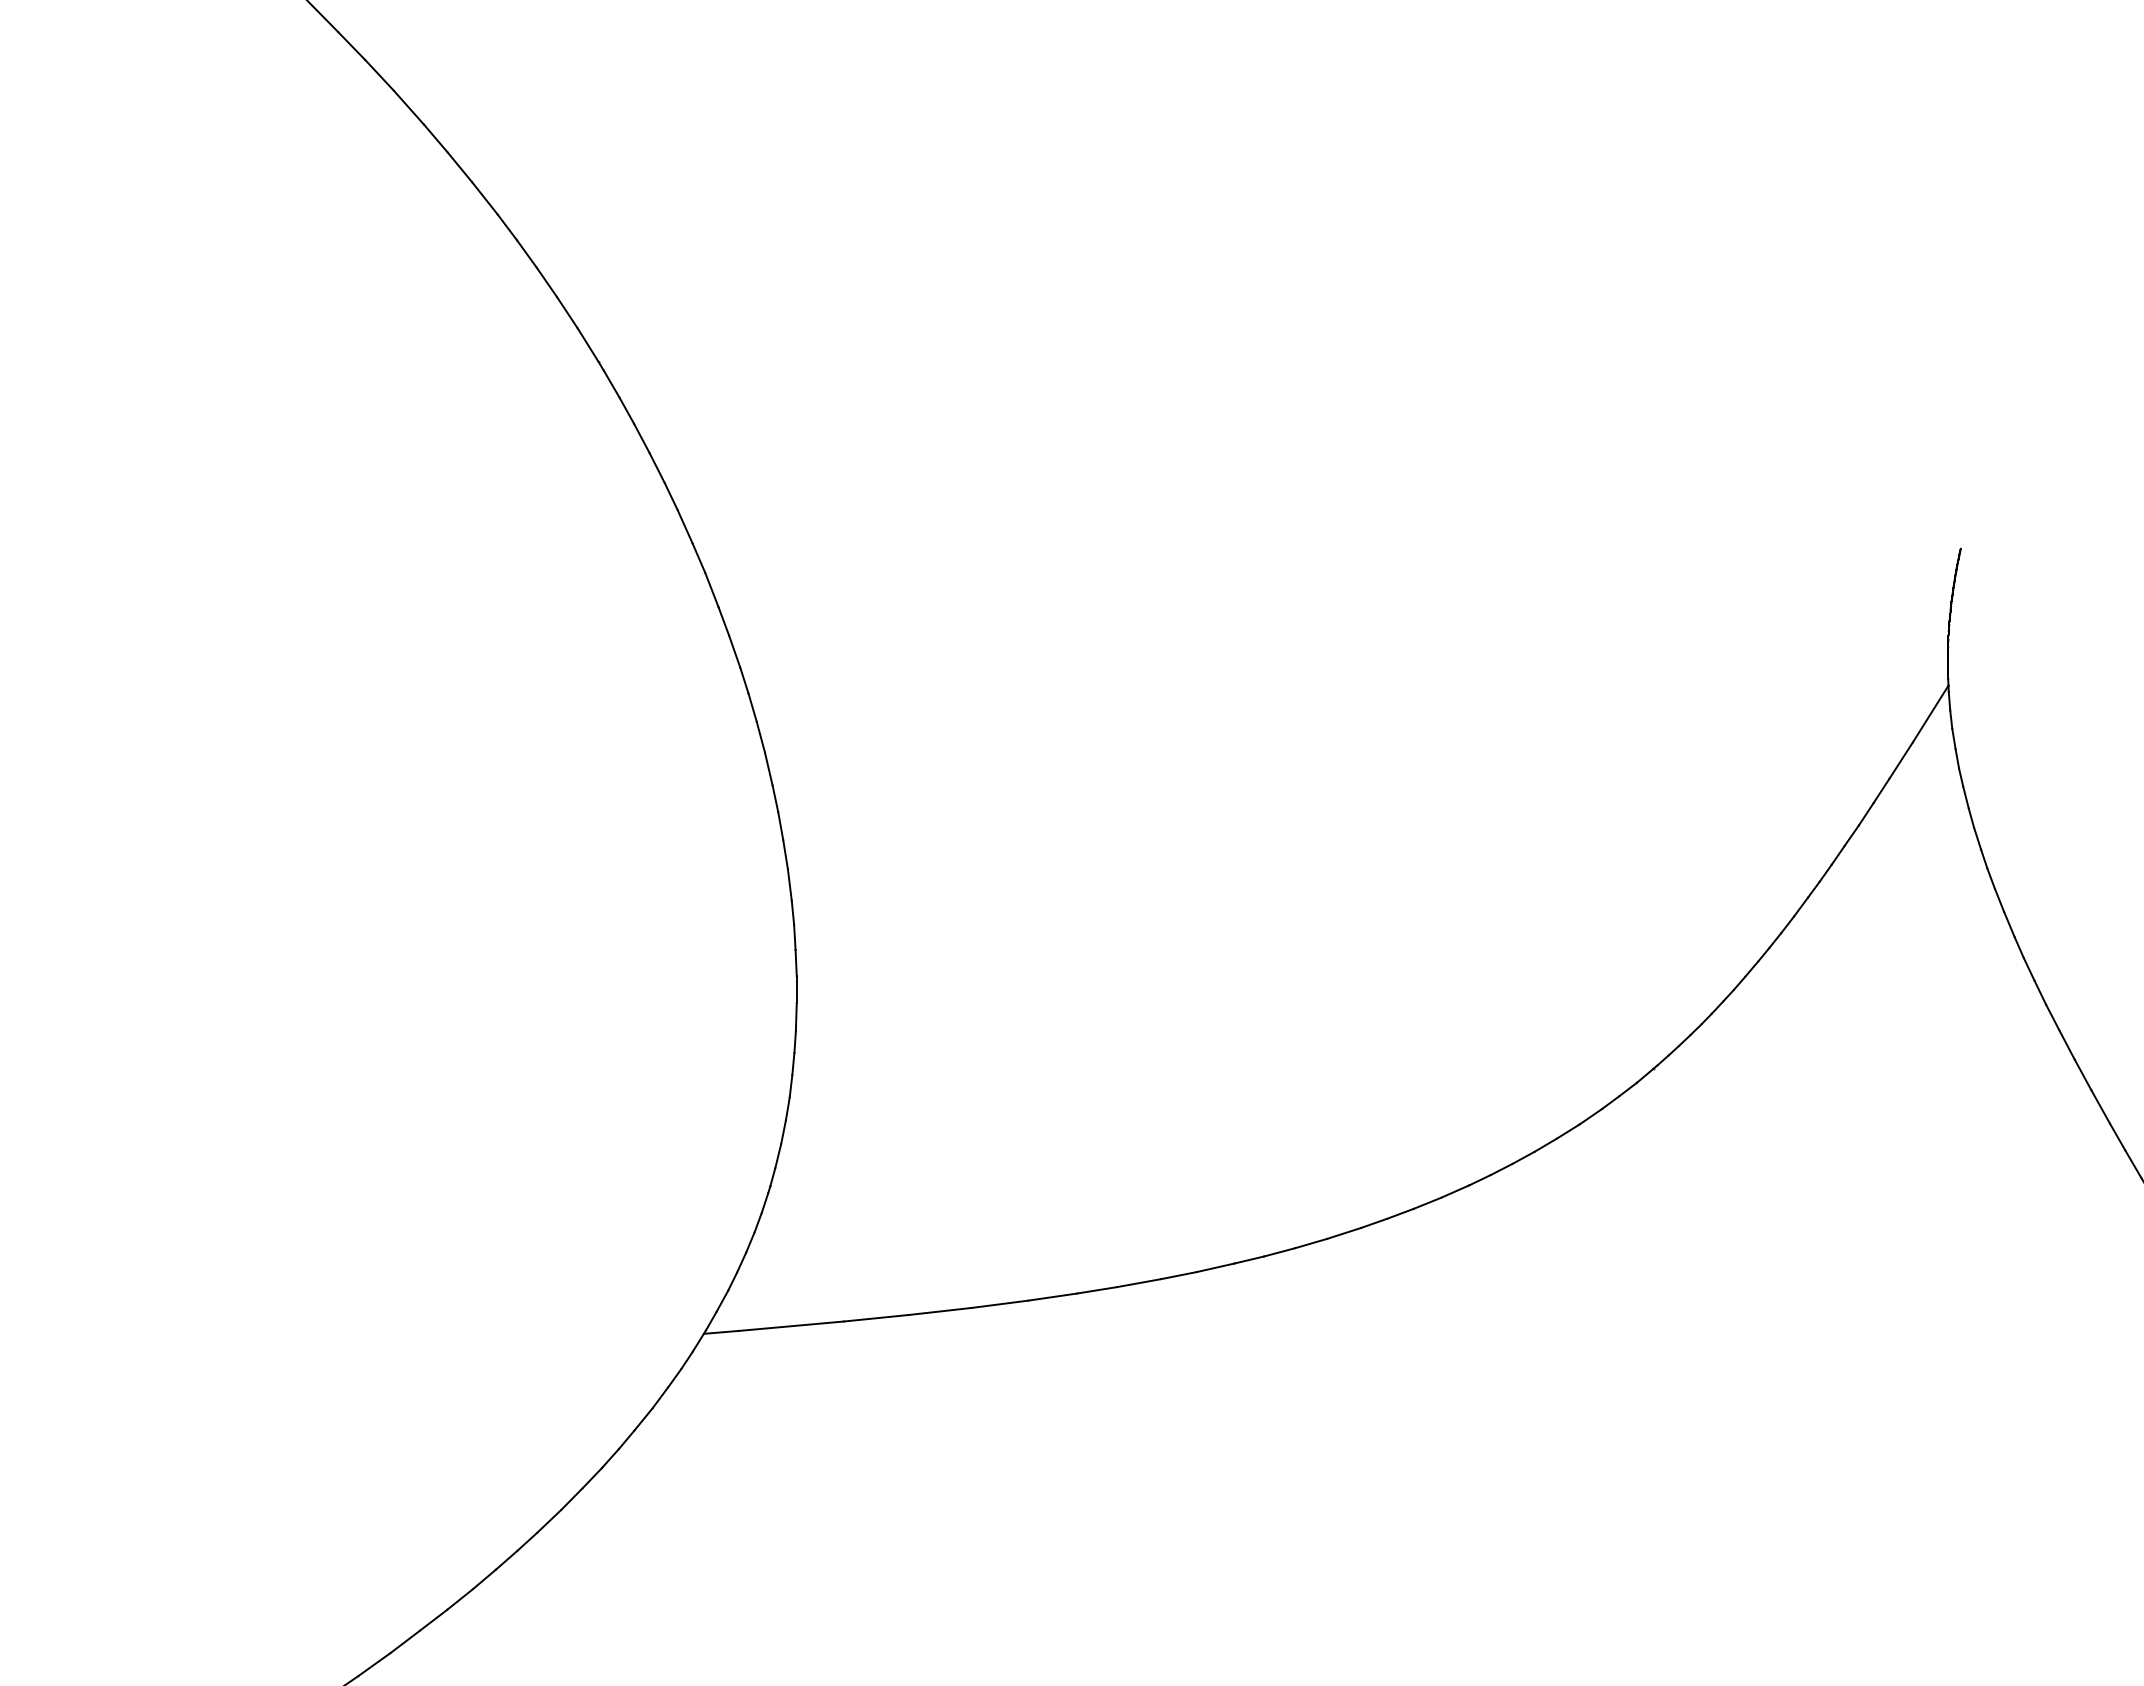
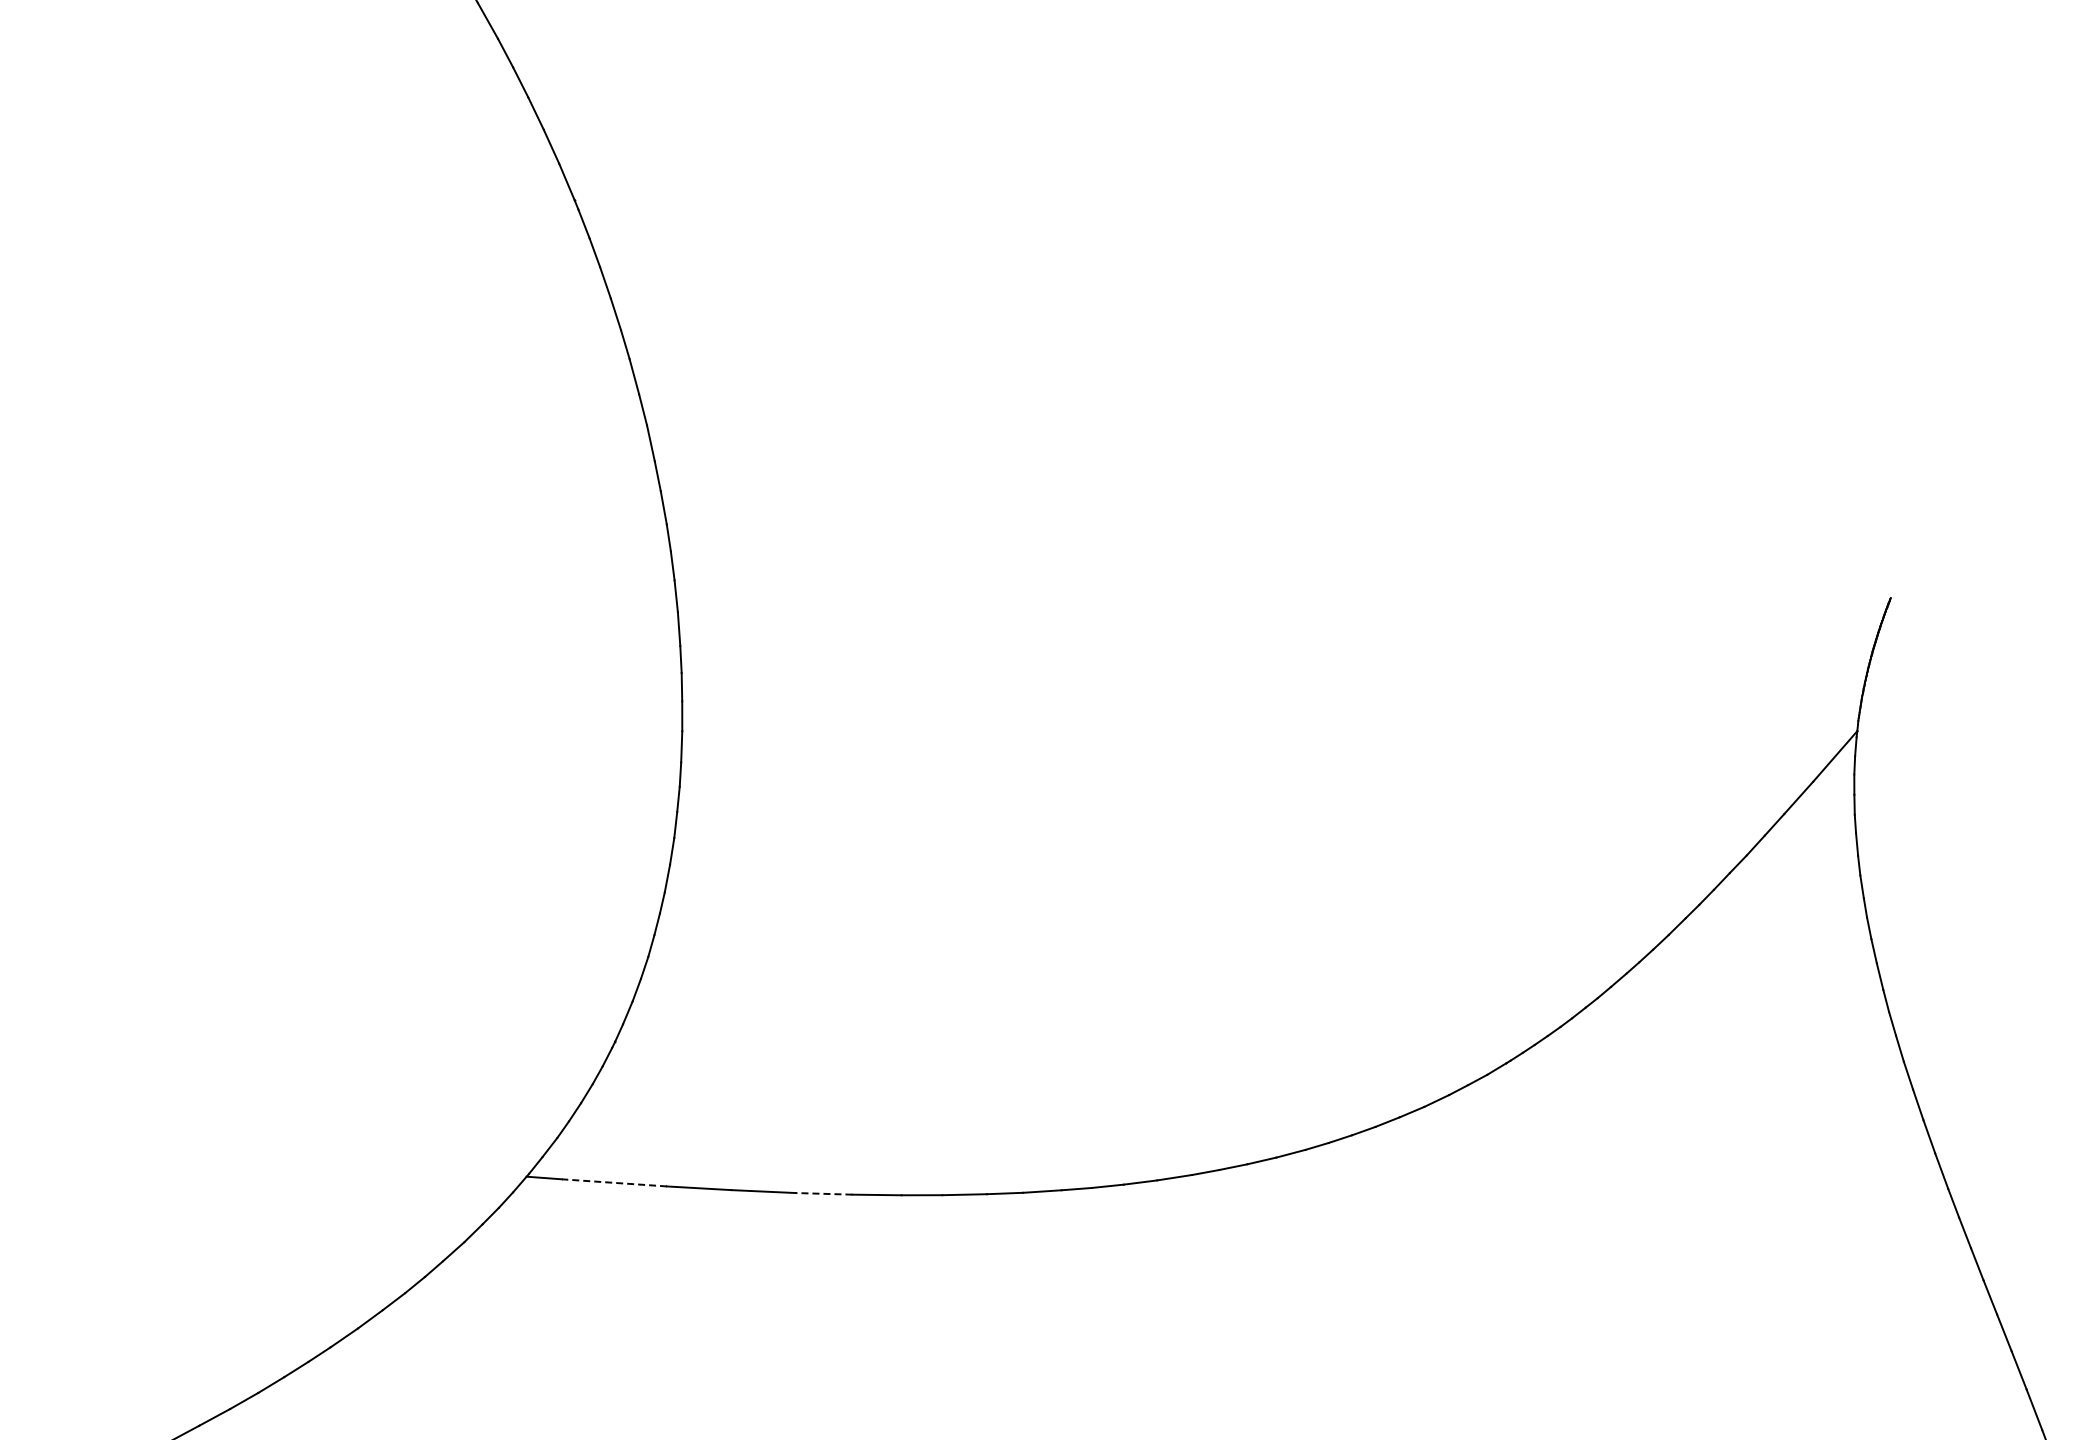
line: (999, 1304) -> (823, 1193), solid -> dashed
line: (791, 1326) -> (614, 1183), solid -> dashed

